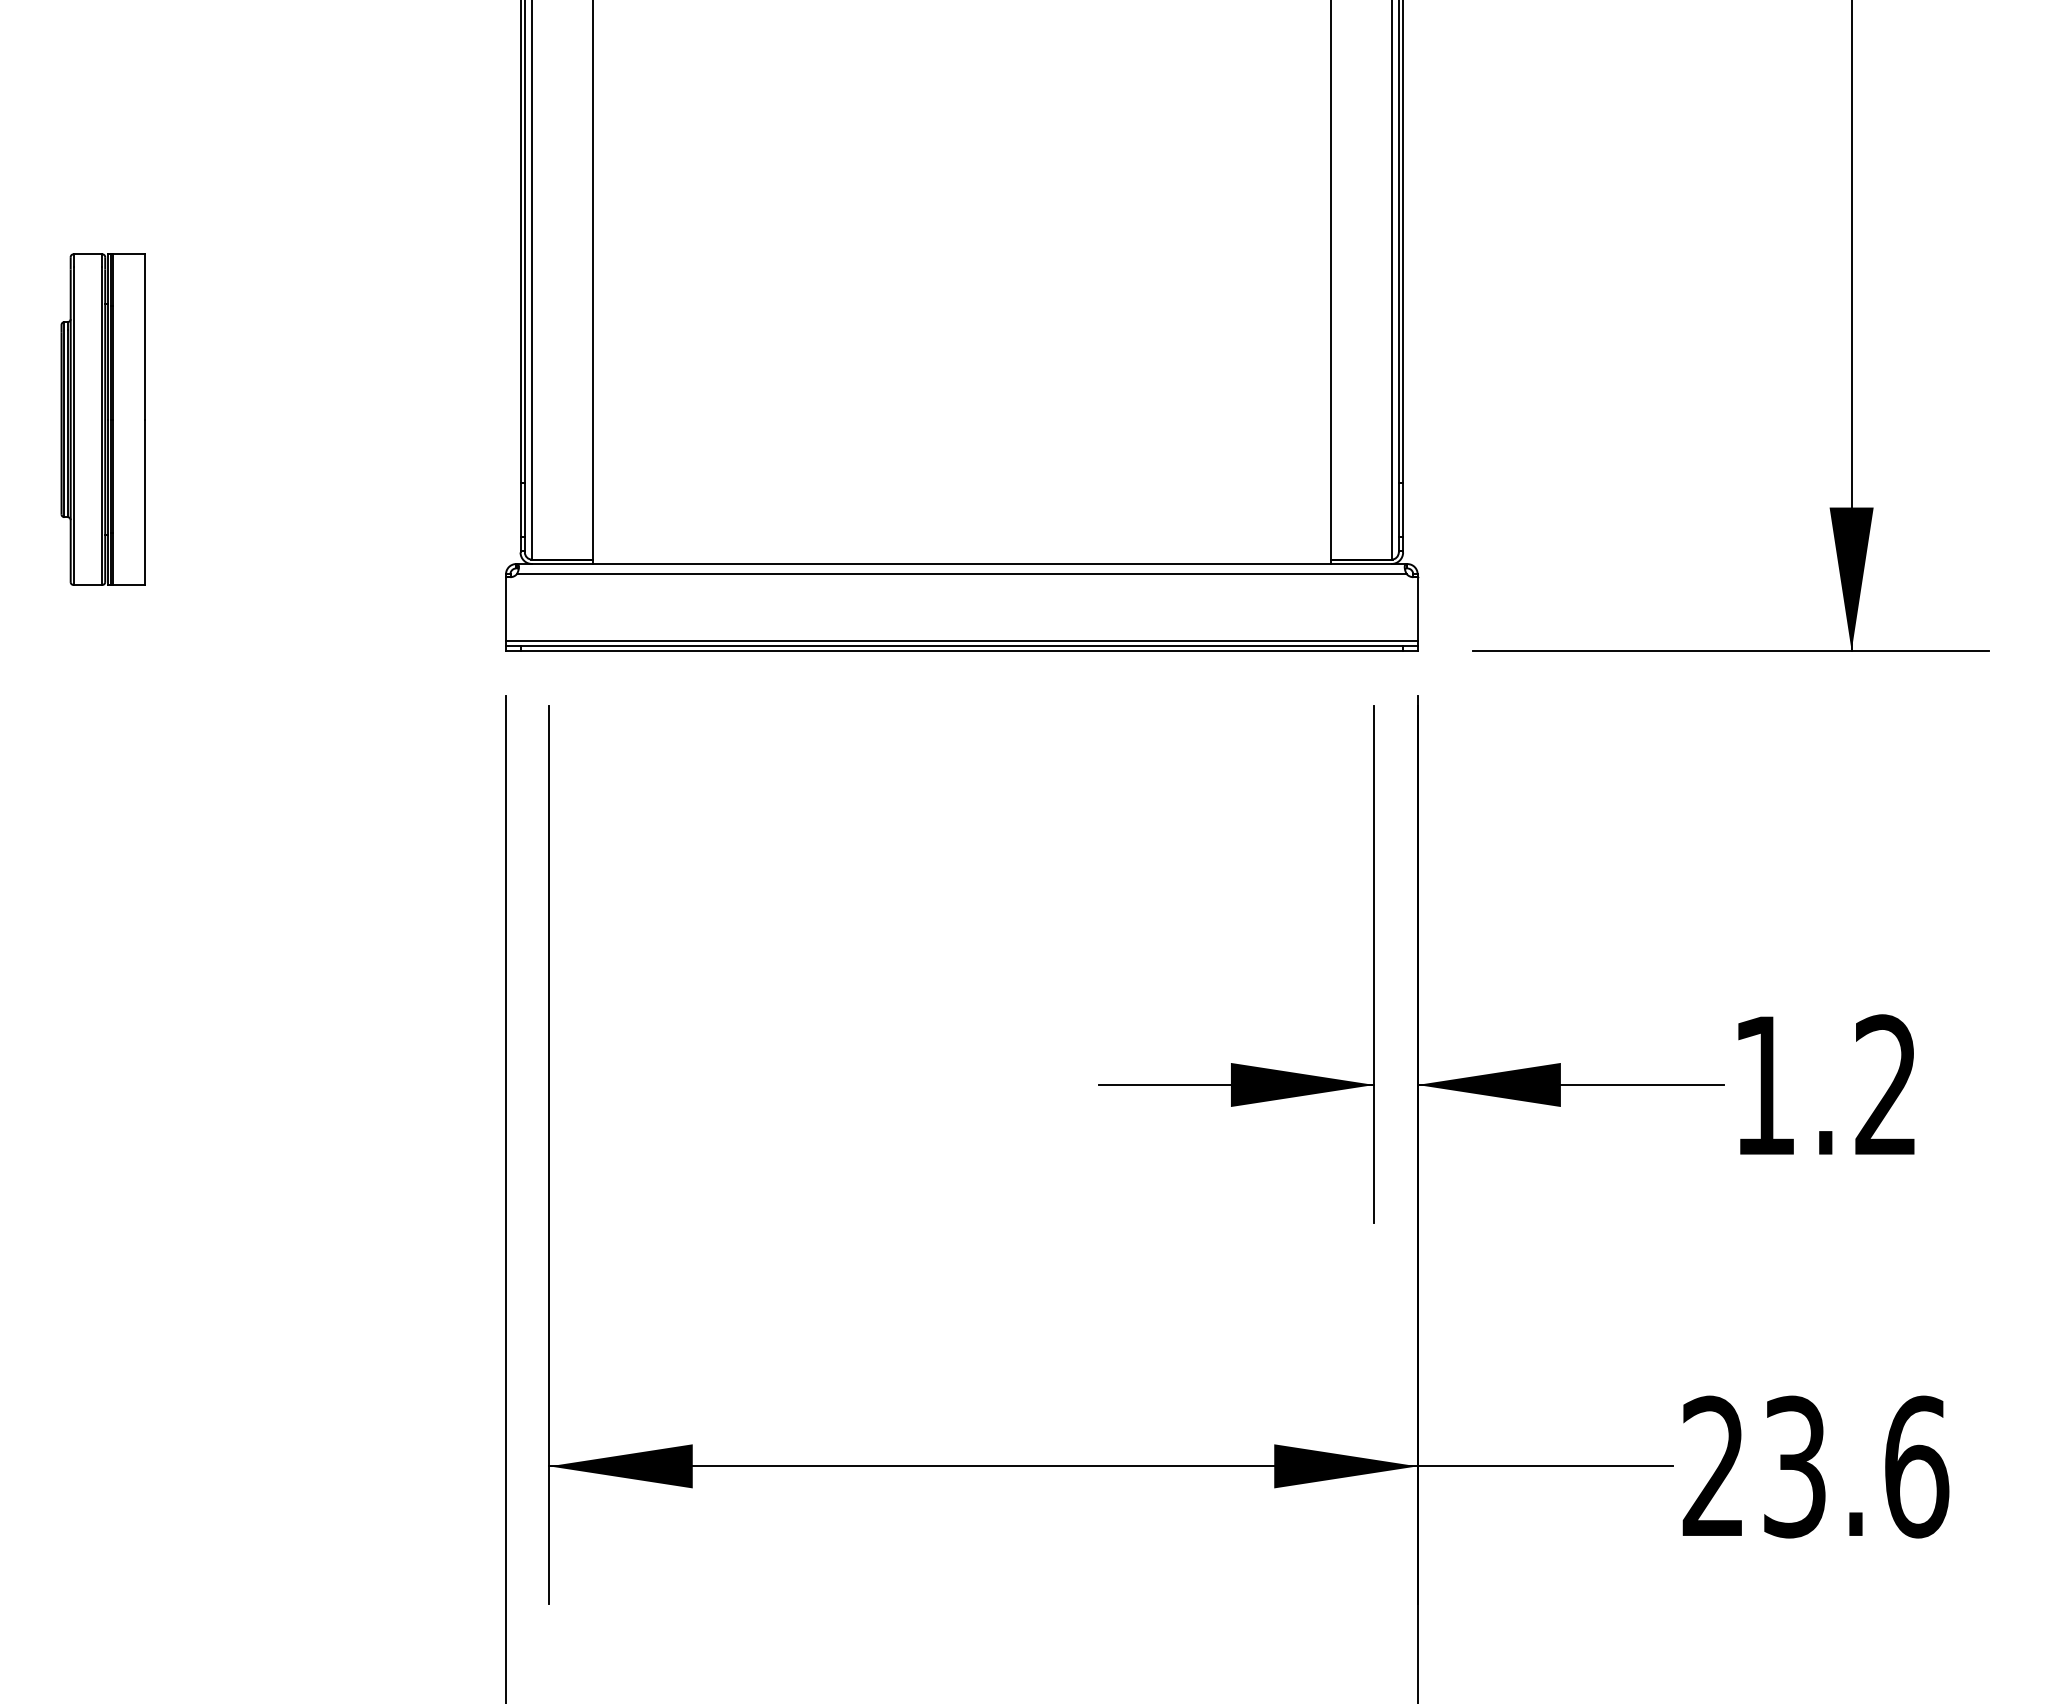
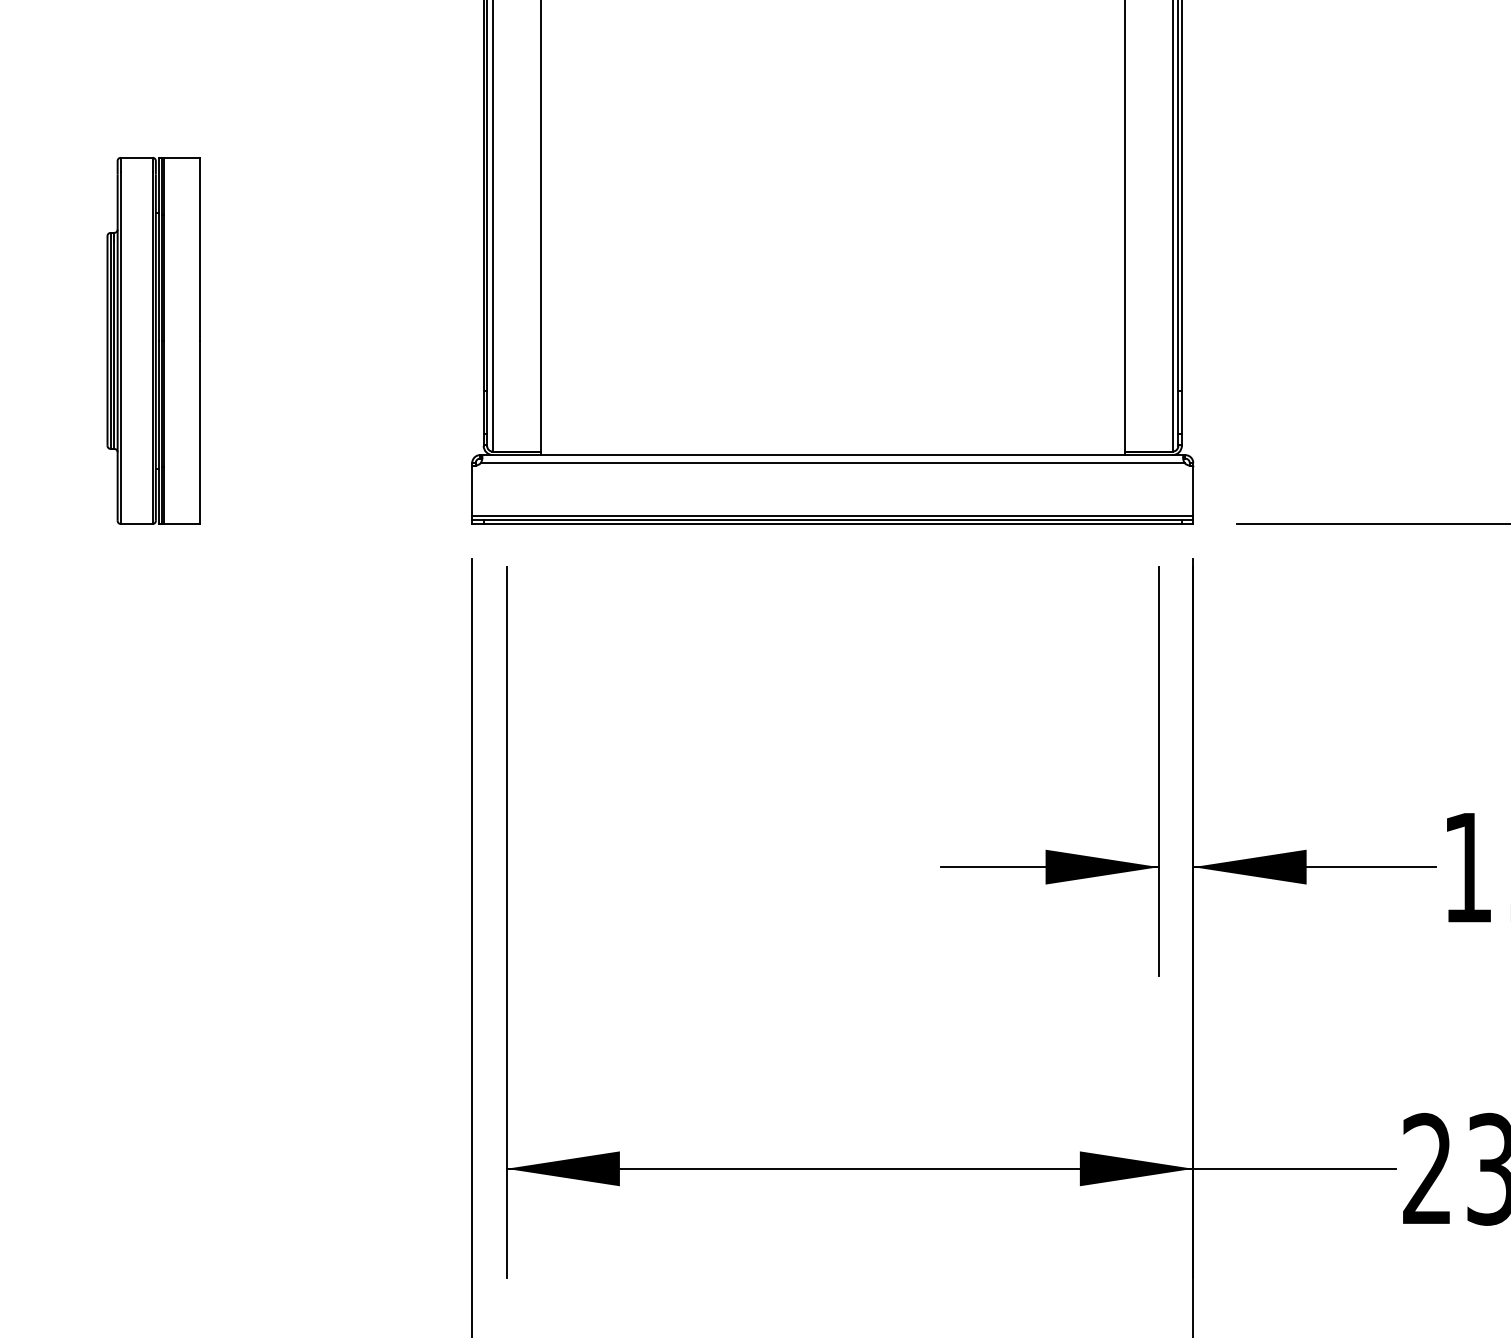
part: (102, 419) -> (153, 340), size x1.4

